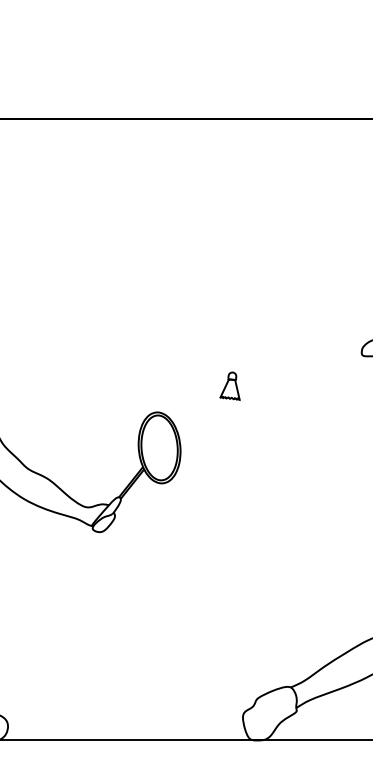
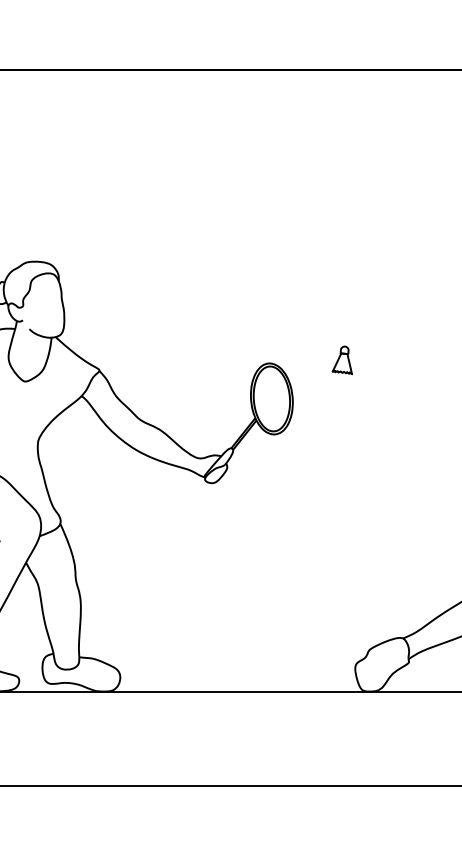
part: (229, 386) -> (341, 360), moved

